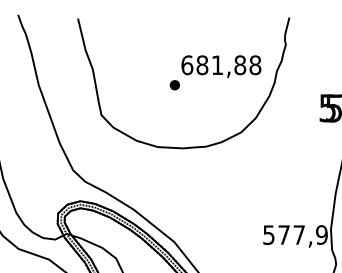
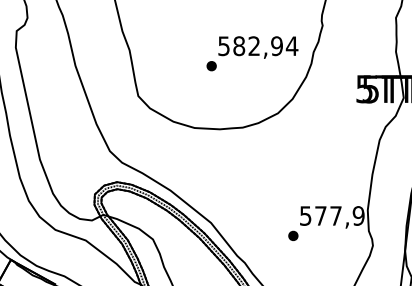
text: (221, 65) -> (258, 46), 681,88 -> 582,94
part: (256, 254) -> (293, 235), added

